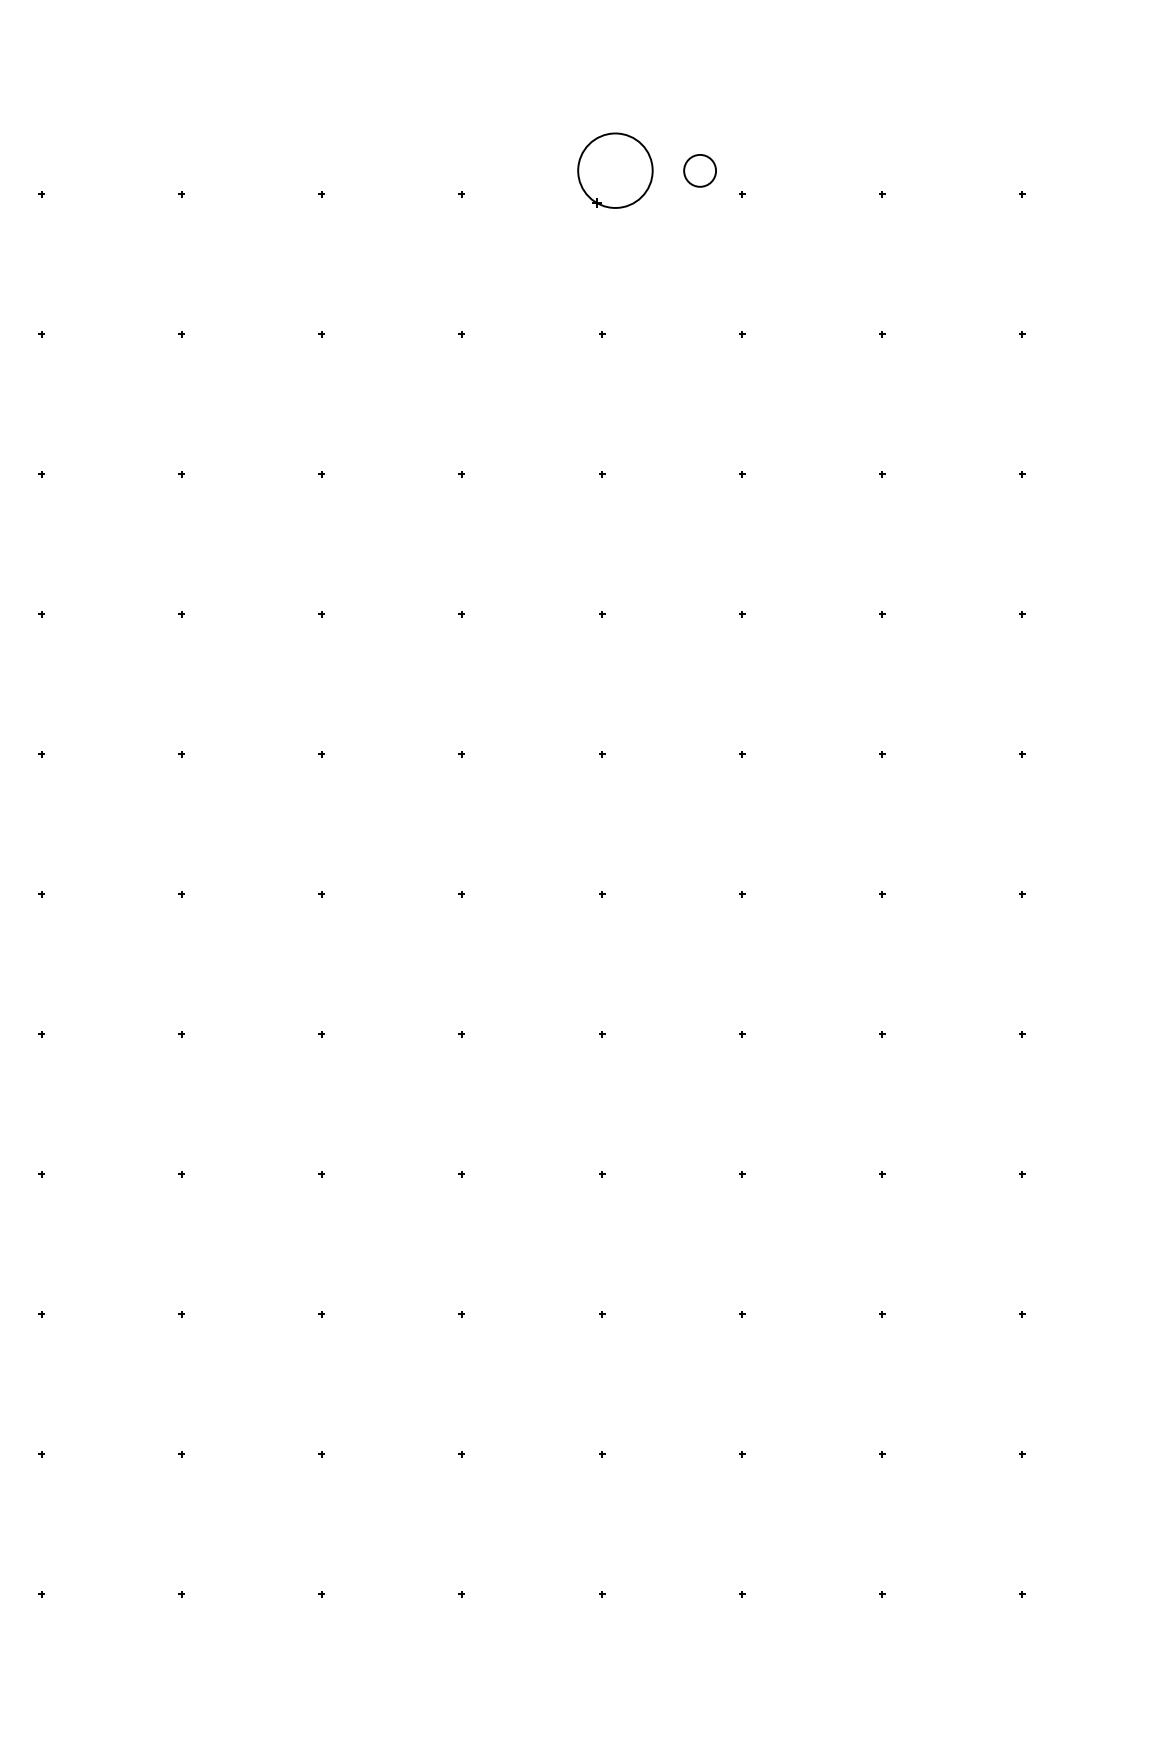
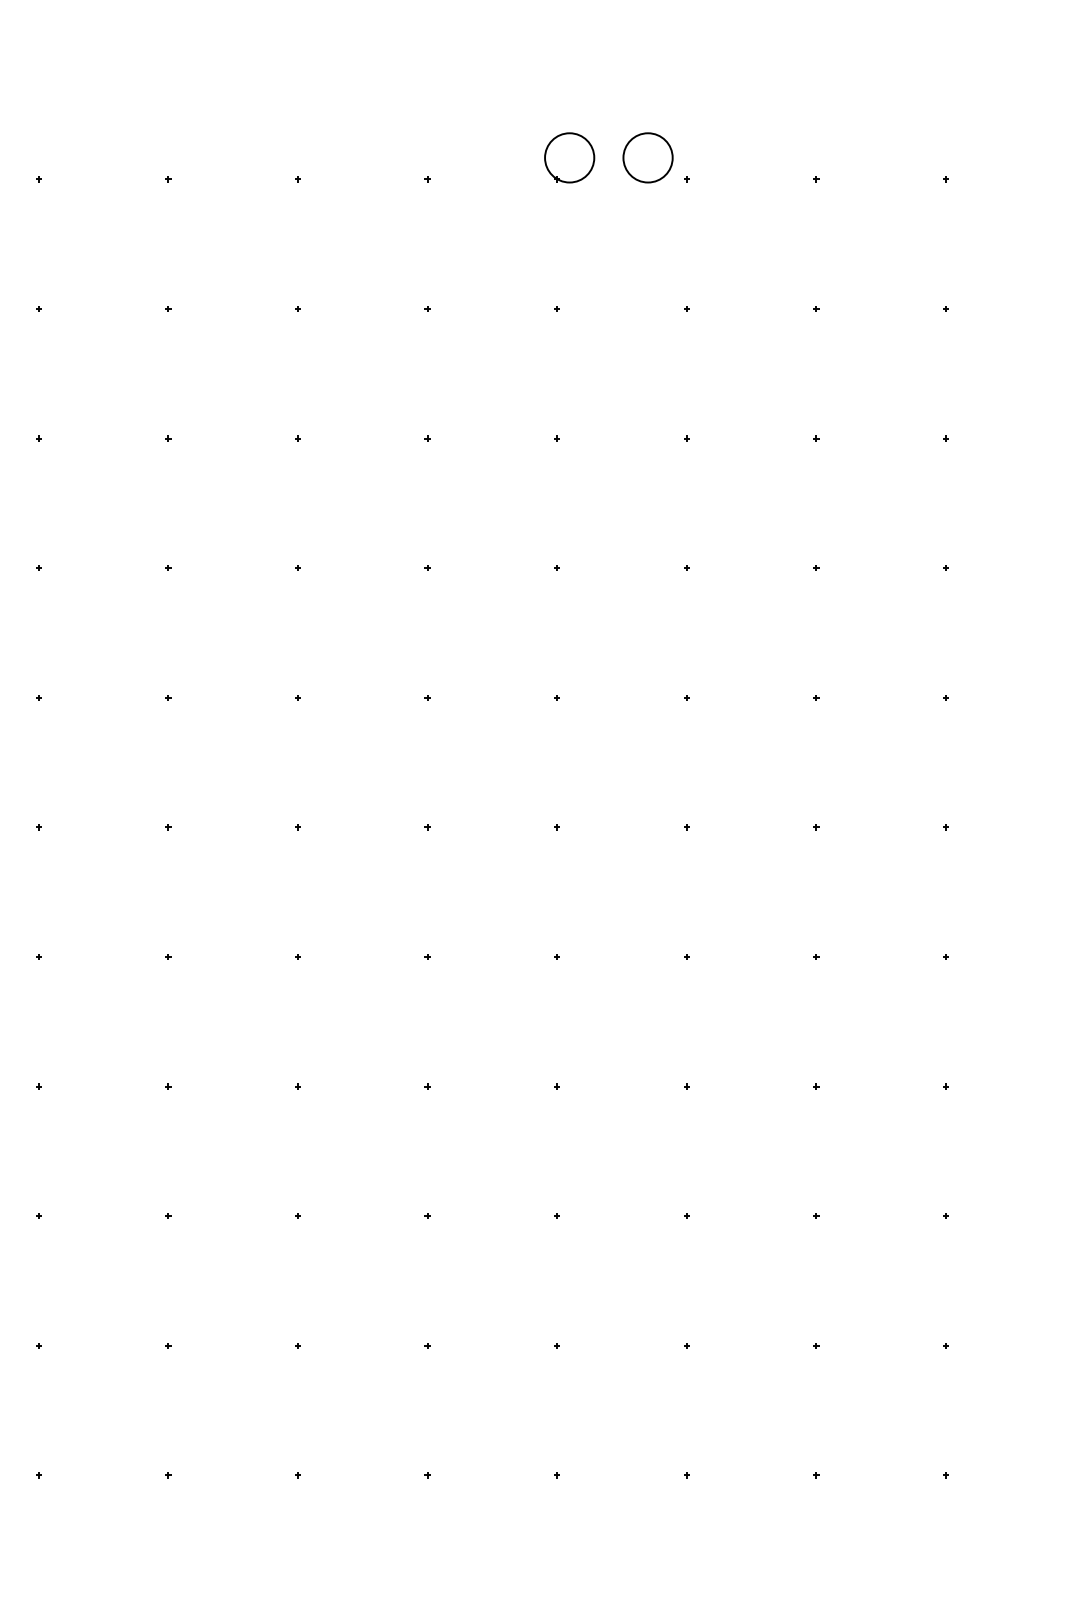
part: (615, 170) -> (569, 157), size x0.71
circle: (699, 170) -> (647, 157), size x1.67

